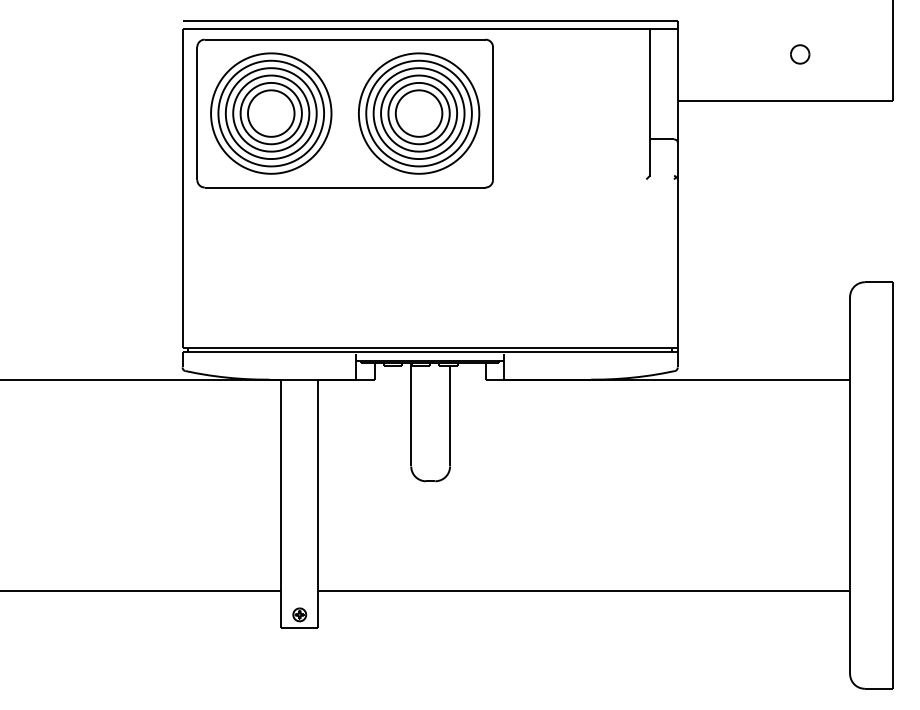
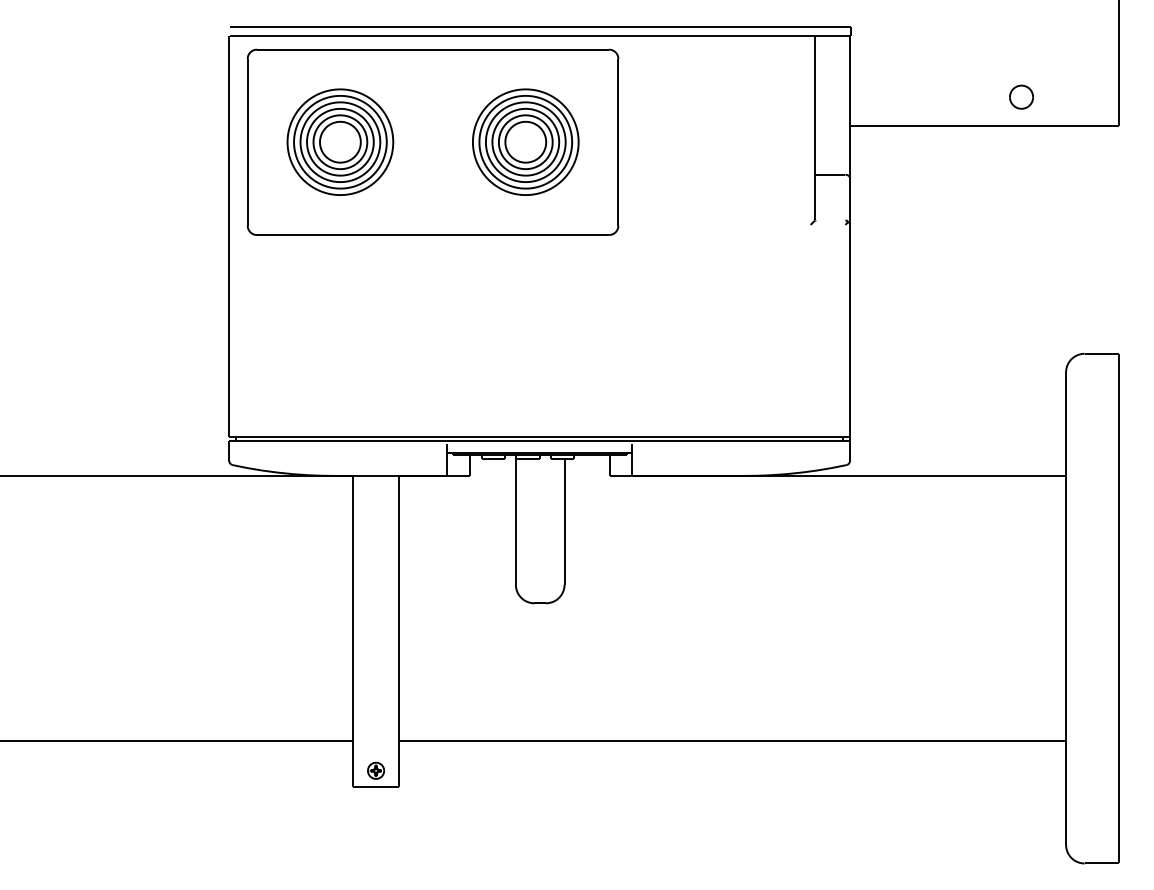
part: (800, 53) -> (1021, 96), moved
part: (271, 112) -> (340, 141), size x0.7
part: (418, 112) -> (525, 141), size x0.7

